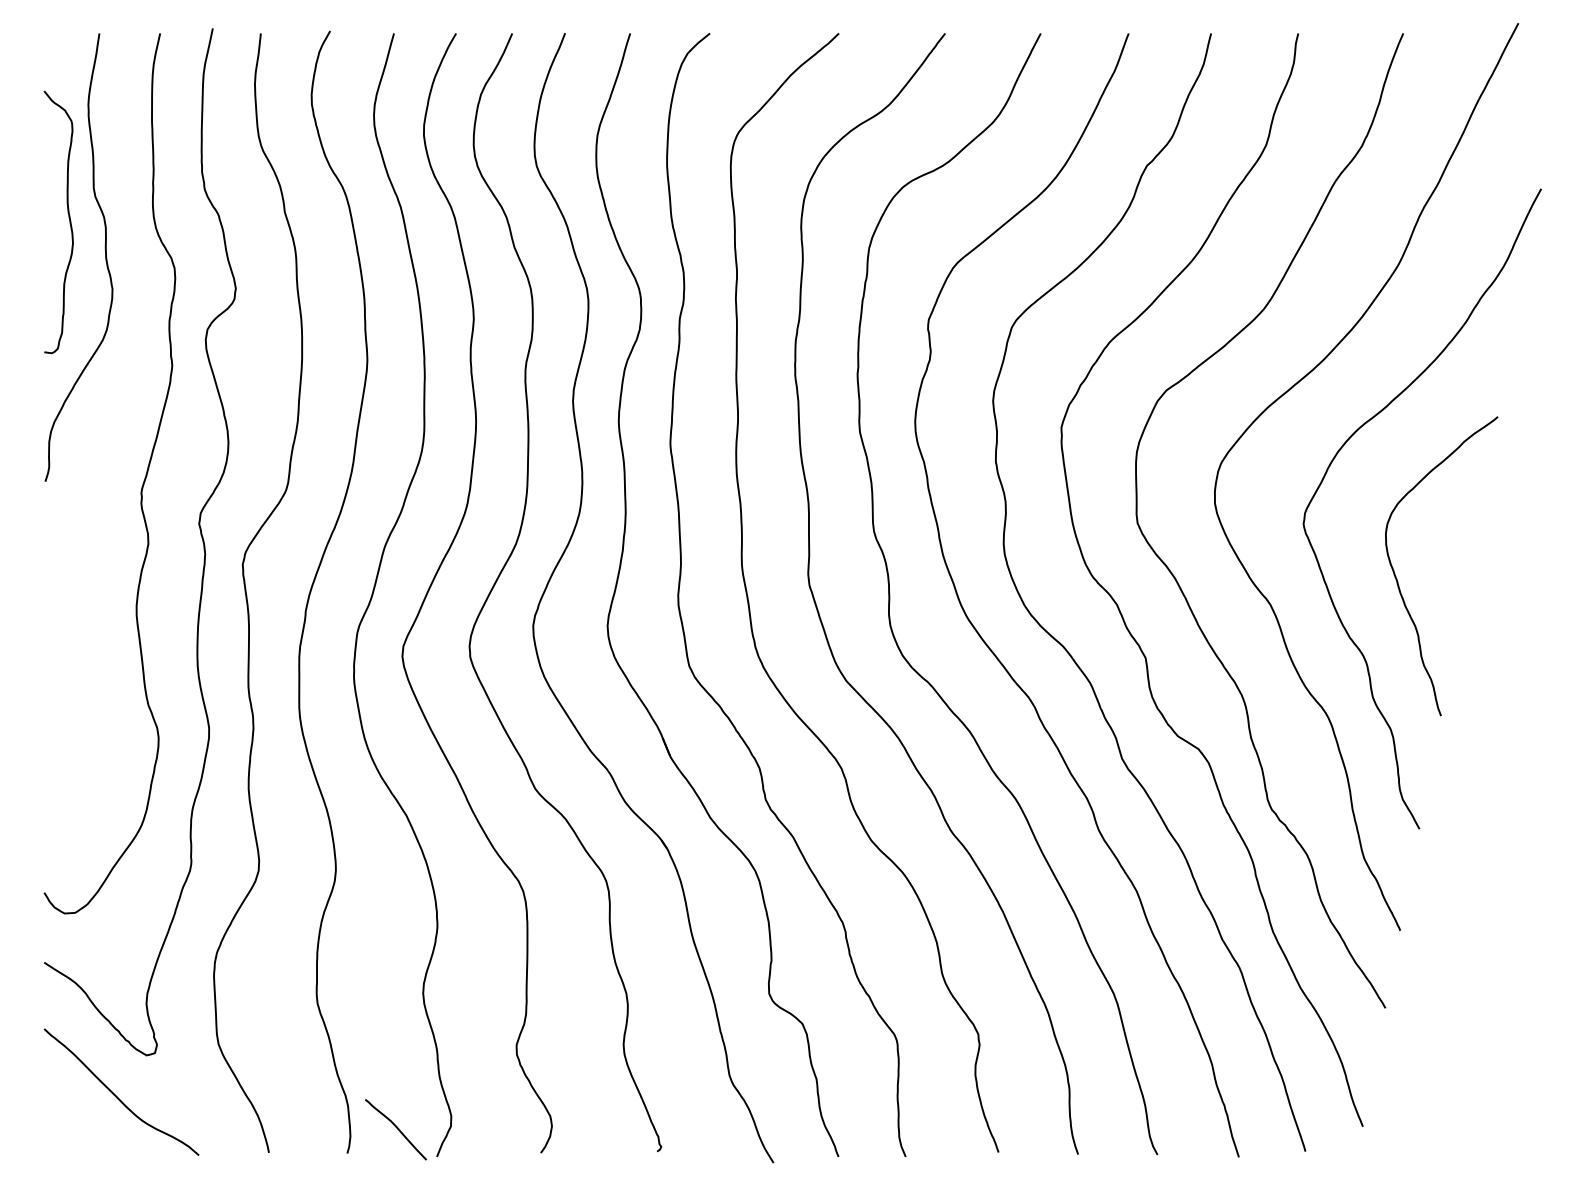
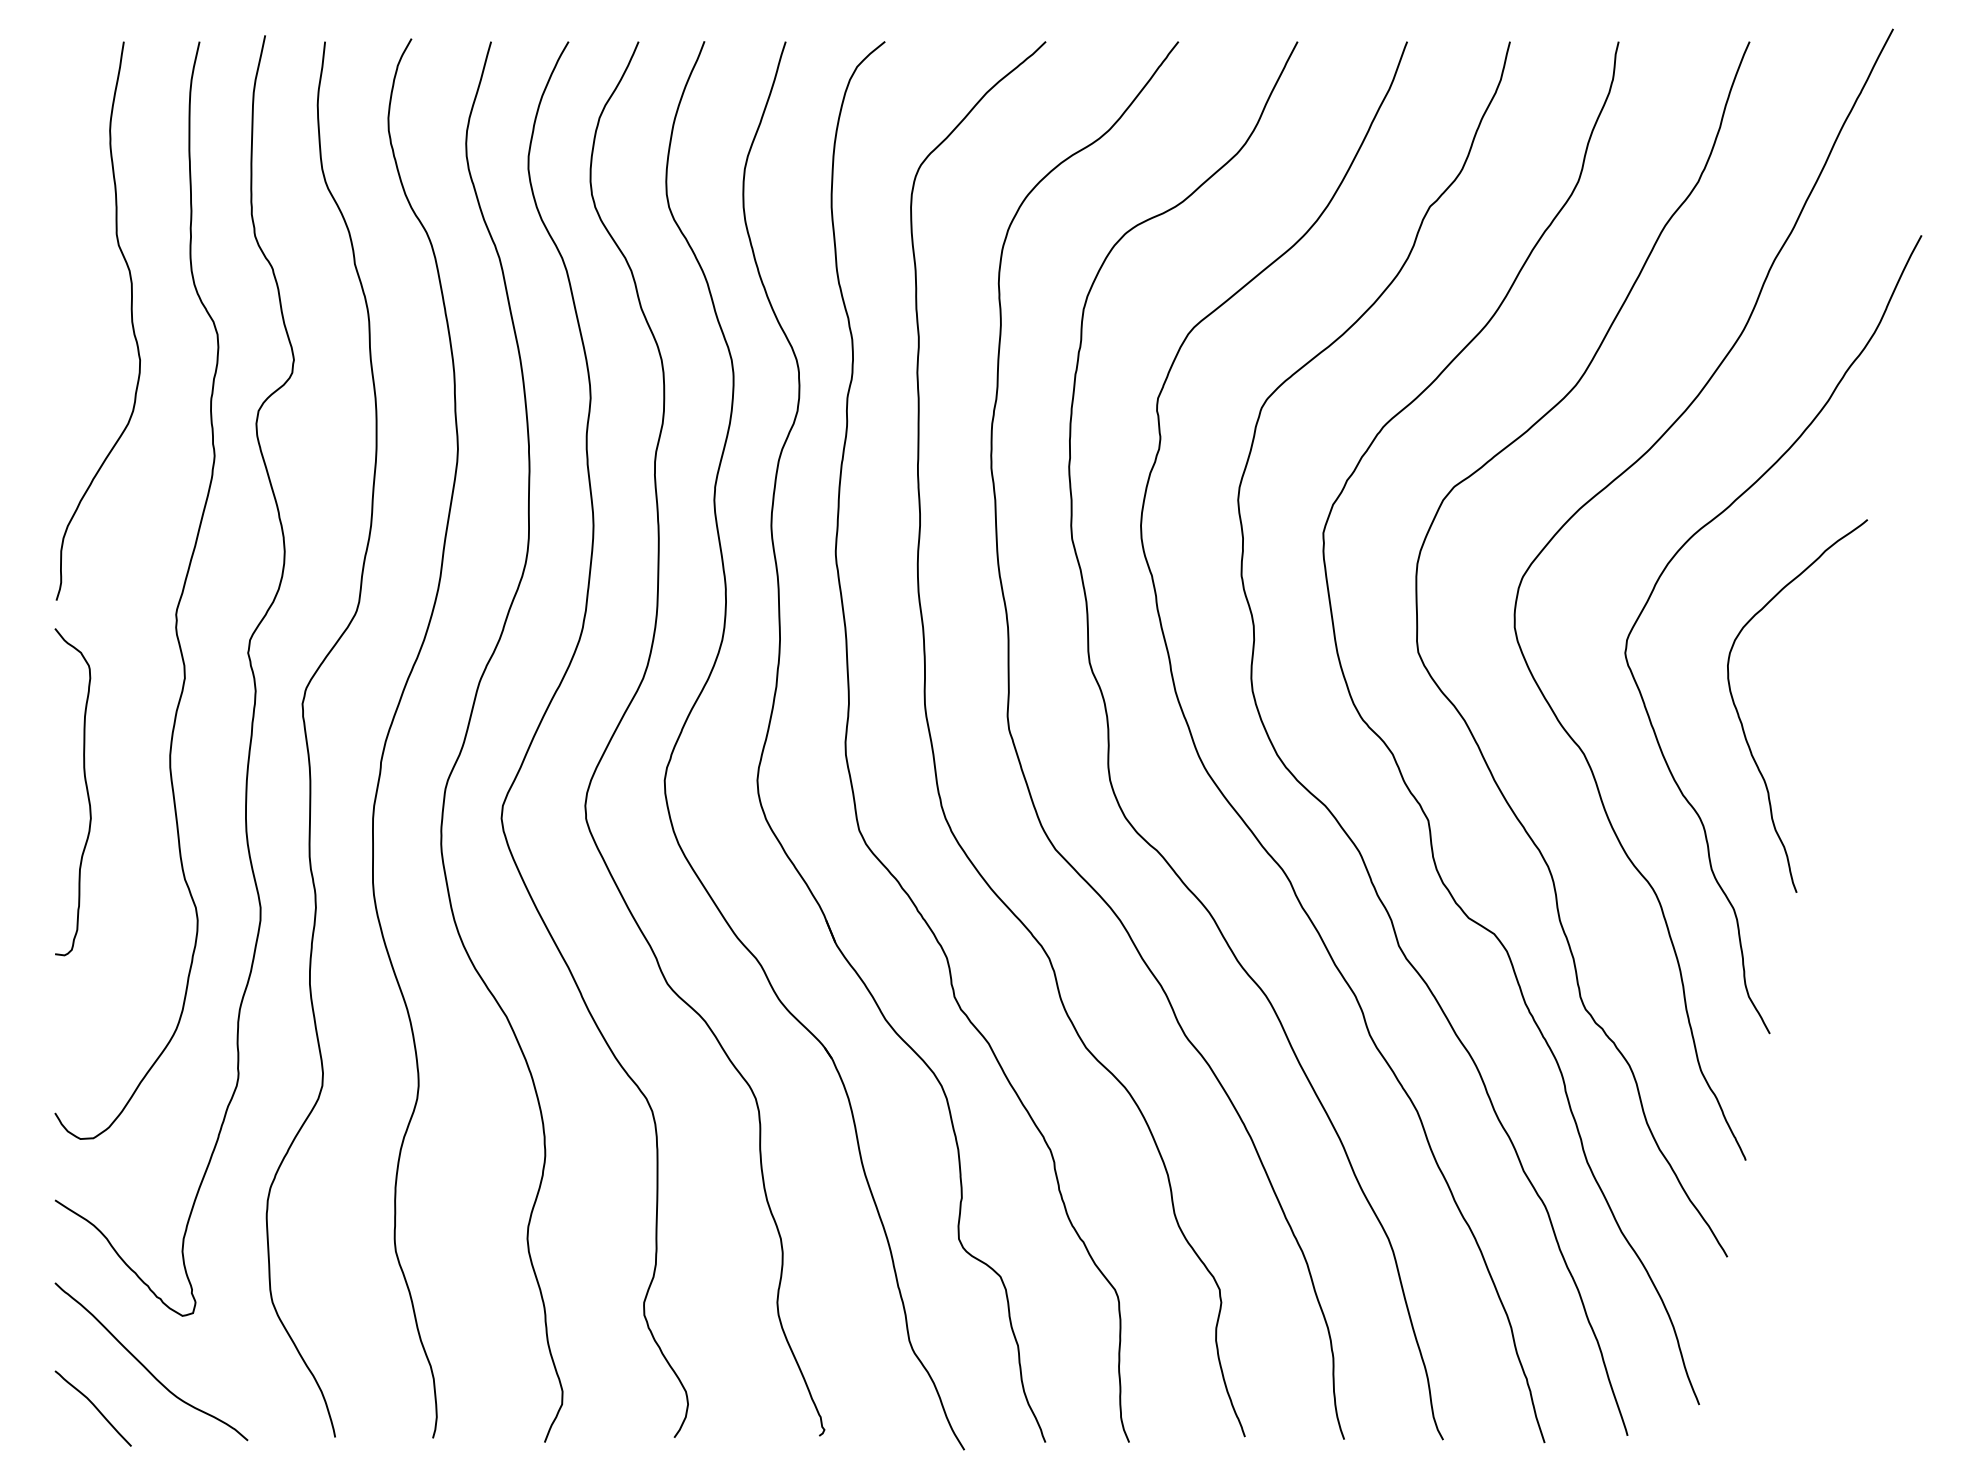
curve: (68, 218) -> (85, 787), moved
curve: (396, 1128) -> (93, 1407), moved

